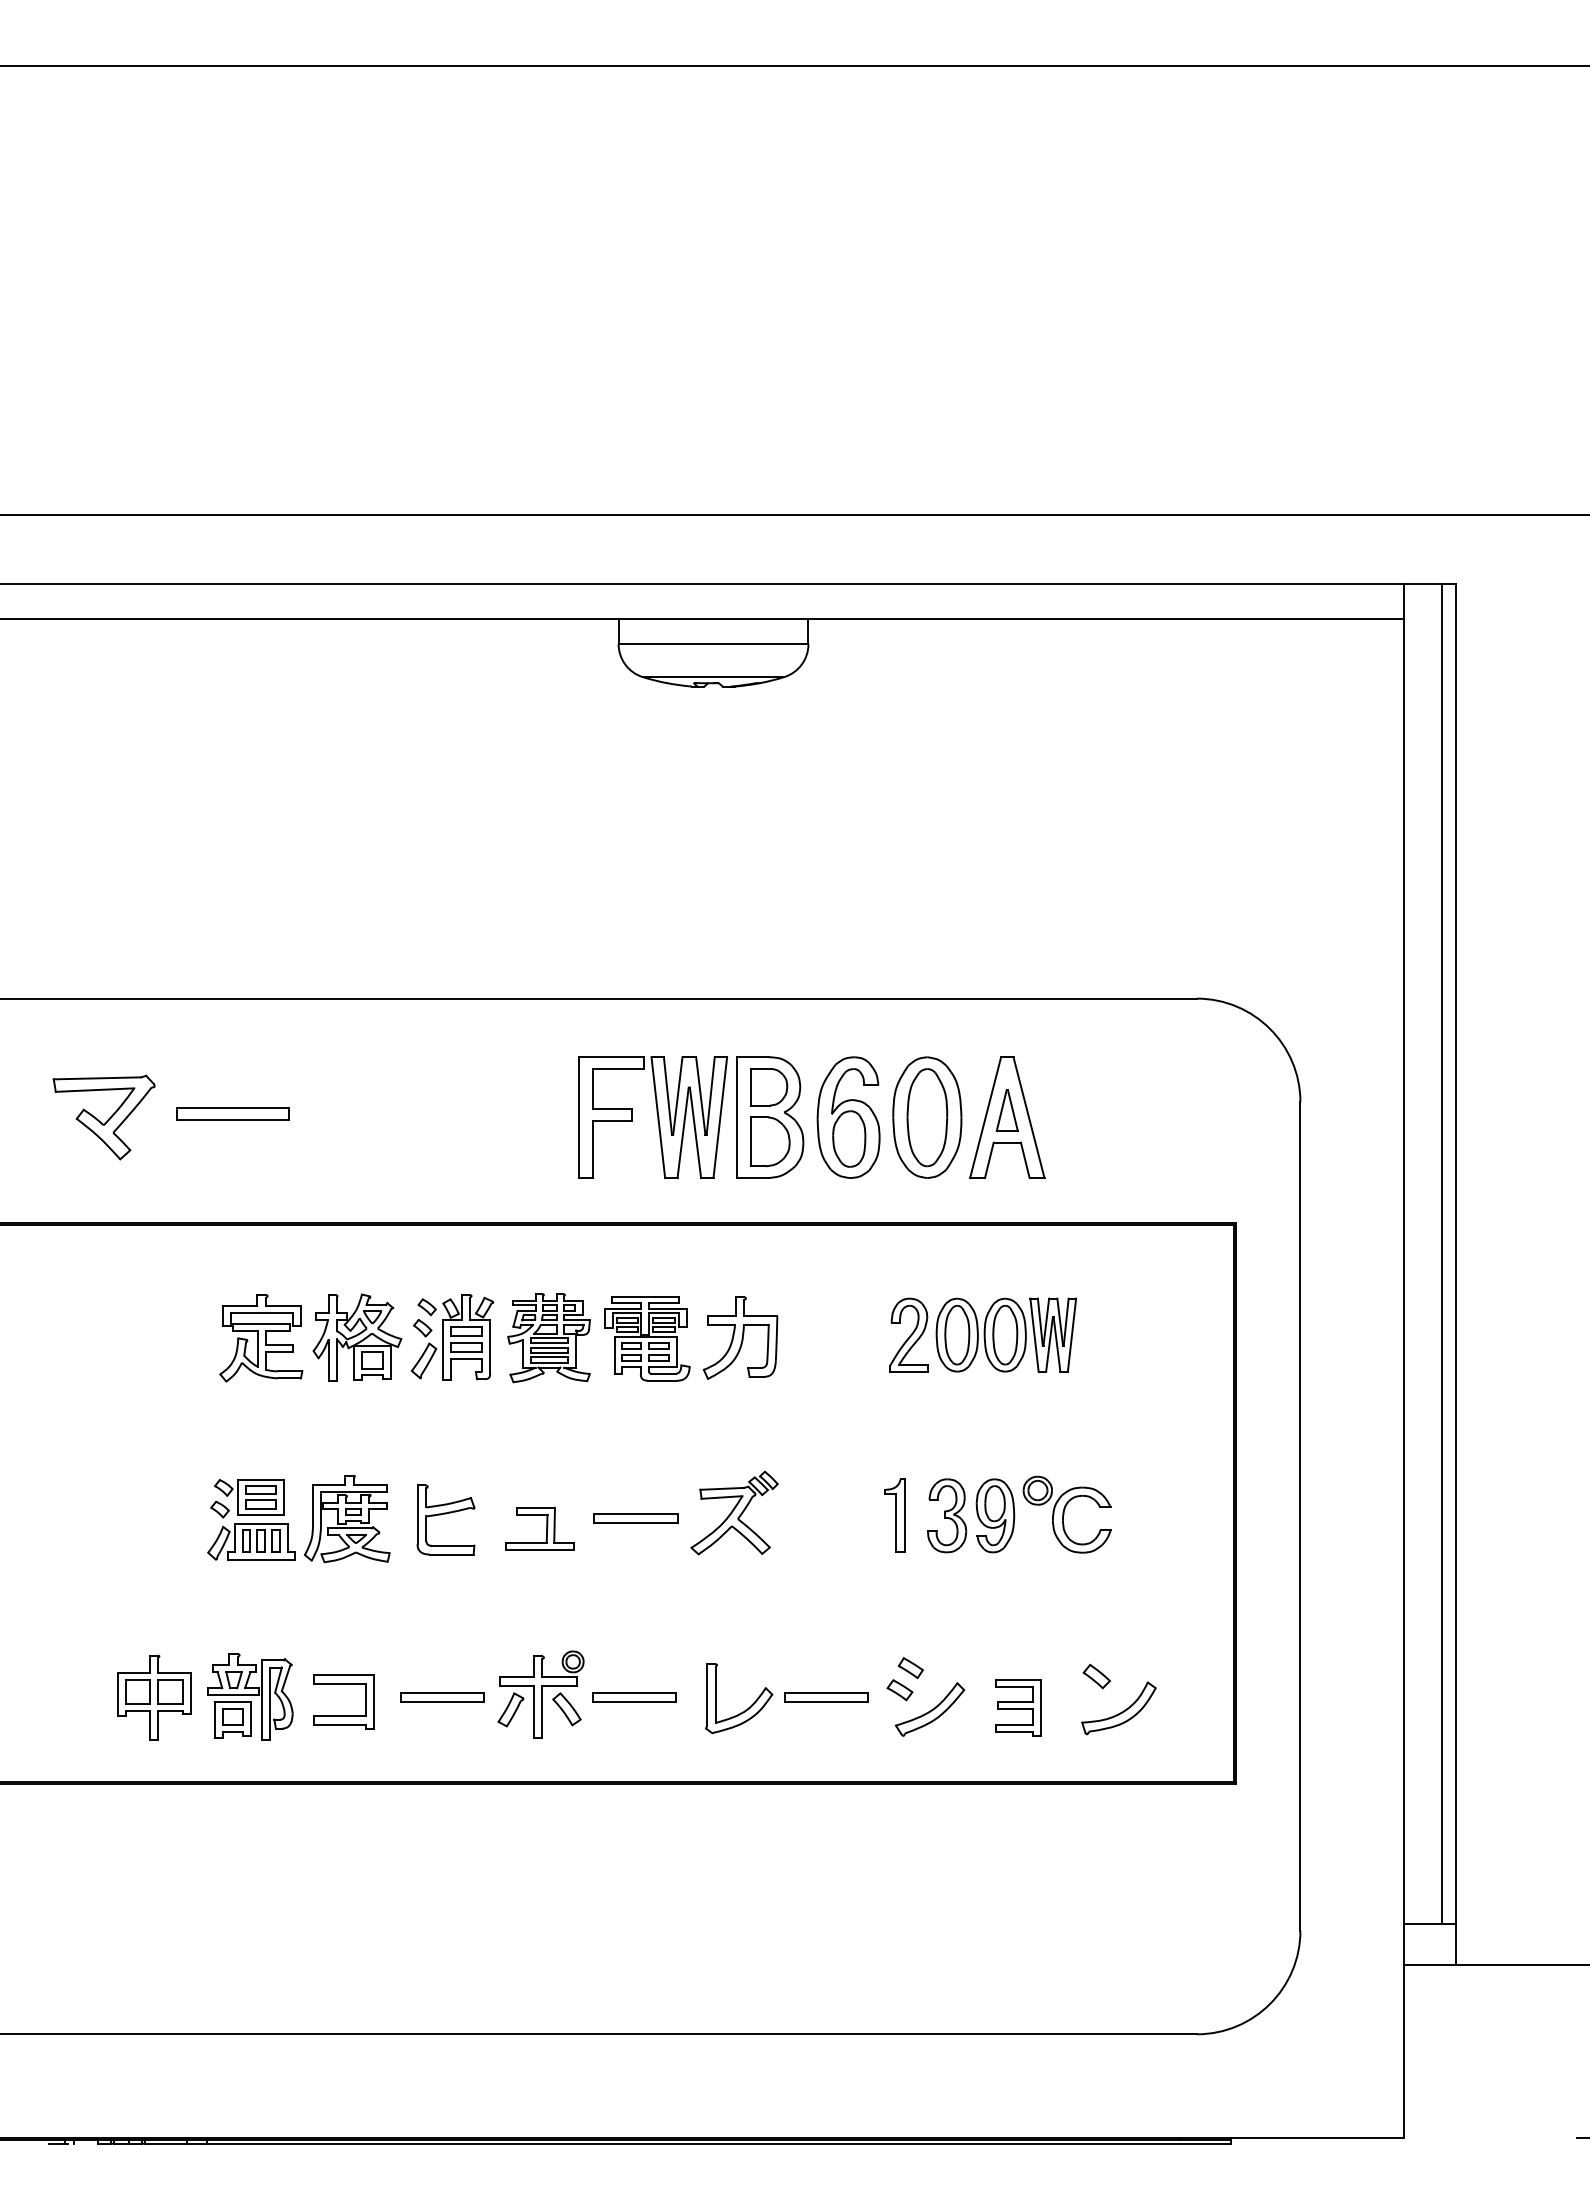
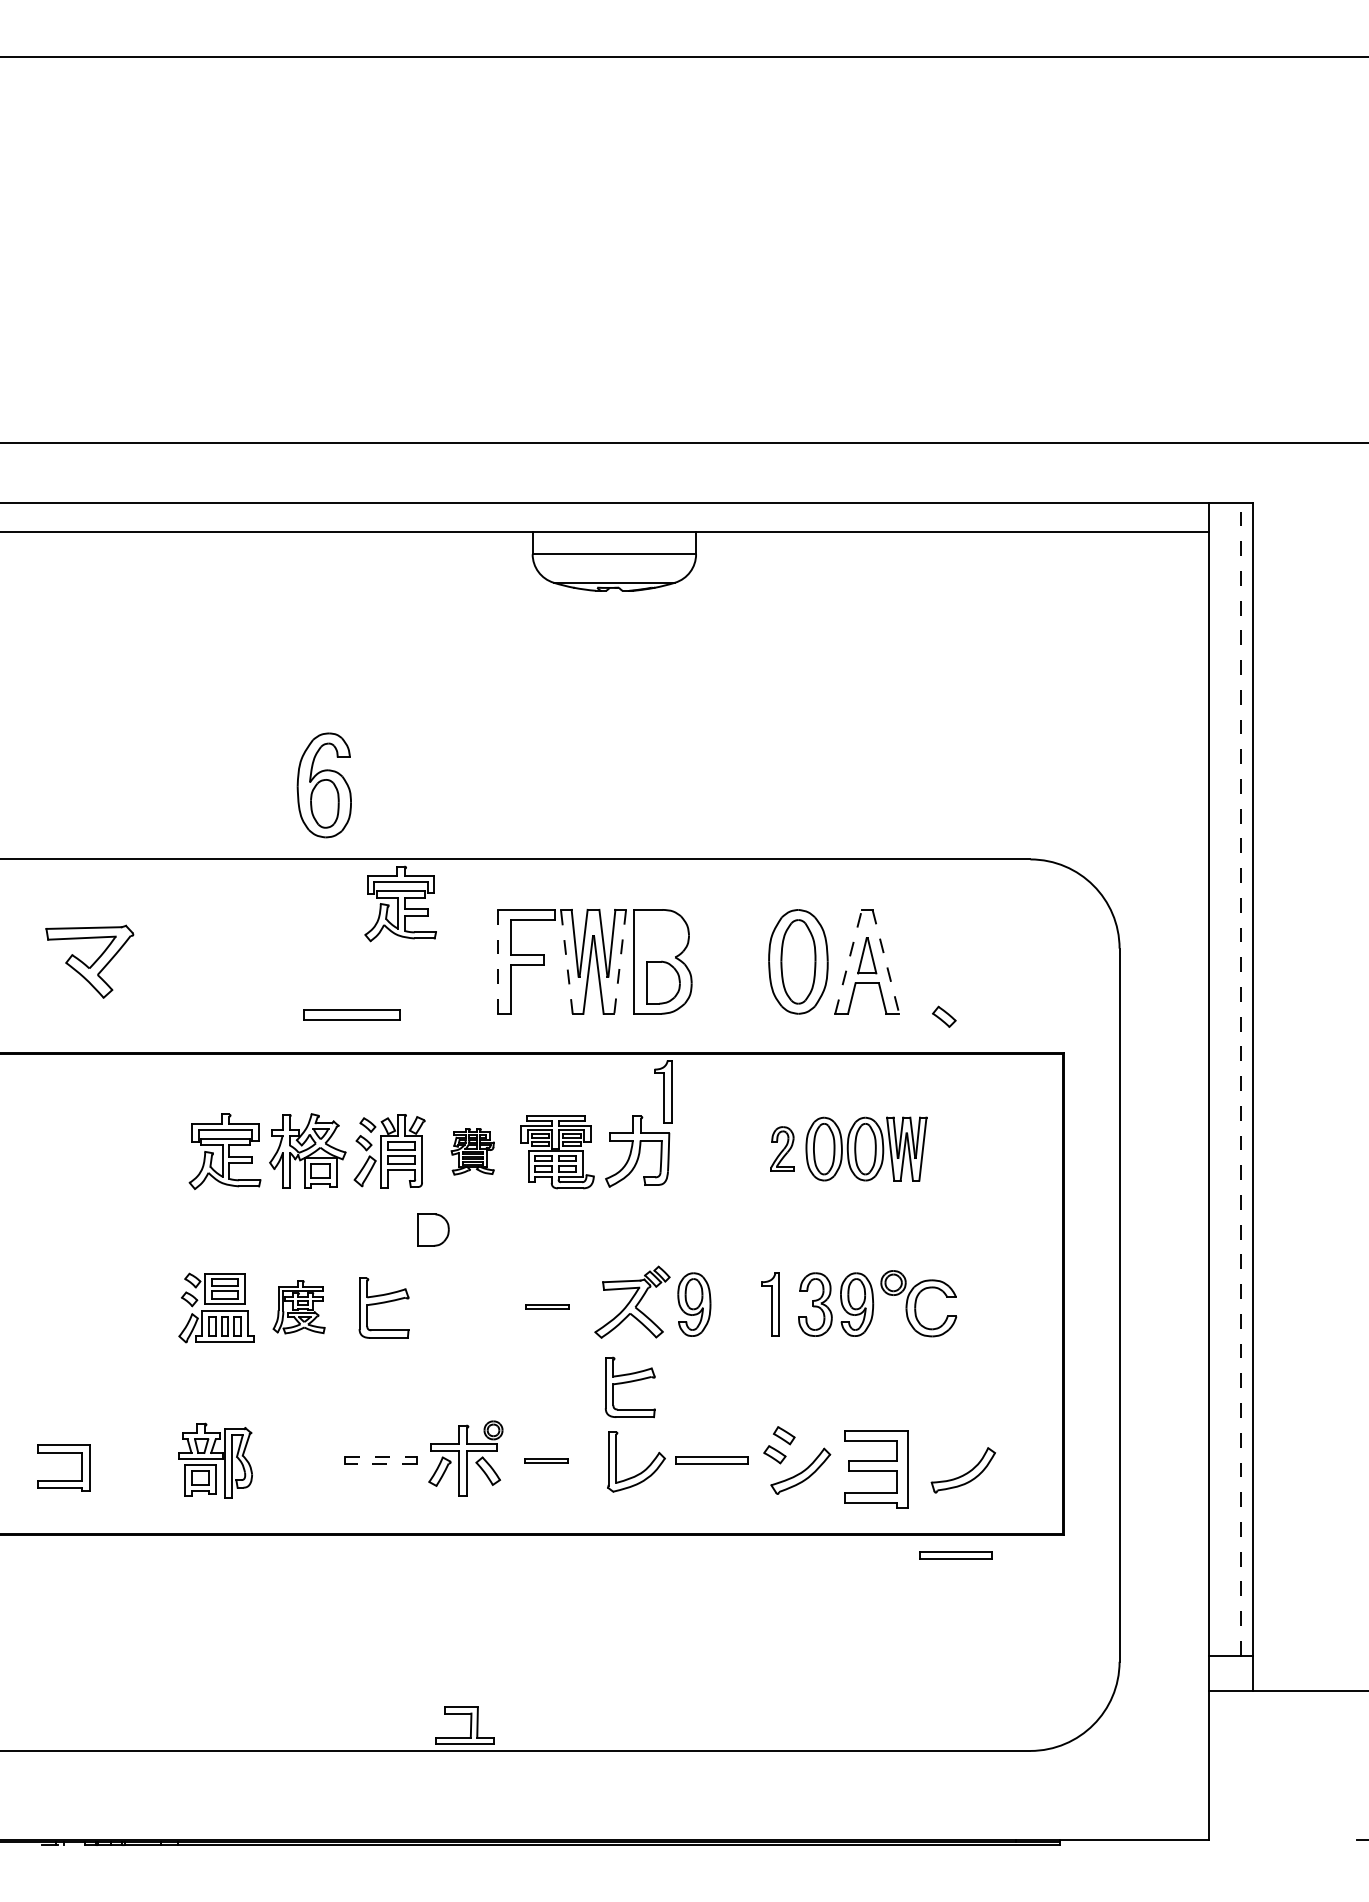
part: (465, 1050) -> (400, 904), added
part: (769, 1087) -> (433, 1230), moved
part: (232, 1113) -> (351, 1015), moved
line: (578, 1117) -> (498, 961), solid -> dashed
line: (658, 1117) -> (567, 961), solid -> dashed
line: (720, 1117) -> (620, 961), solid -> dashed
part: (848, 1117) -> (324, 785), moved
line: (985, 1117) -> (848, 961), solid -> dashed
line: (1029, 1118) -> (886, 962), solid -> dashed
line: (1441, 1253) -> (1241, 1078), solid -> dashed
part: (769, 1268) -> (662, 1091), added
part: (908, 1334) -> (782, 1148), size x0.7
part: (548, 1338) -> (472, 1151), size x0.6
part: (806, 1515) -> (694, 1304), added
part: (347, 1518) -> (299, 1306), size x0.7
part: (635, 1518) -> (547, 1306), size x0.6
part: (546, 1528) -> (470, 1725), moved
part: (731, 1611) -> (629, 1386), added
part: (1096, 1676) -> (944, 1016), moved
line: (442, 1692) -> (381, 1456), solid -> dashed
part: (154, 1697) -> (133, 1461), removed
part: (634, 1697) -> (546, 1461), size x0.6
line: (442, 1701) -> (381, 1464), solid -> dashed
part: (1018, 1707) -> (876, 1469), size x1.6
part: (343, 1715) -> (63, 1479), moved
part: (1110, 1807) -> (956, 1555), added

